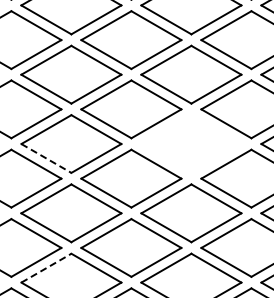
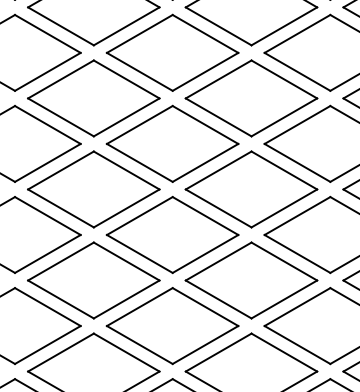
part: (191, 143) -> (251, 188), added
line: (46, 158) -> (61, 208), dashed -> solid
line: (46, 268) -> (61, 352), dashed -> solid

